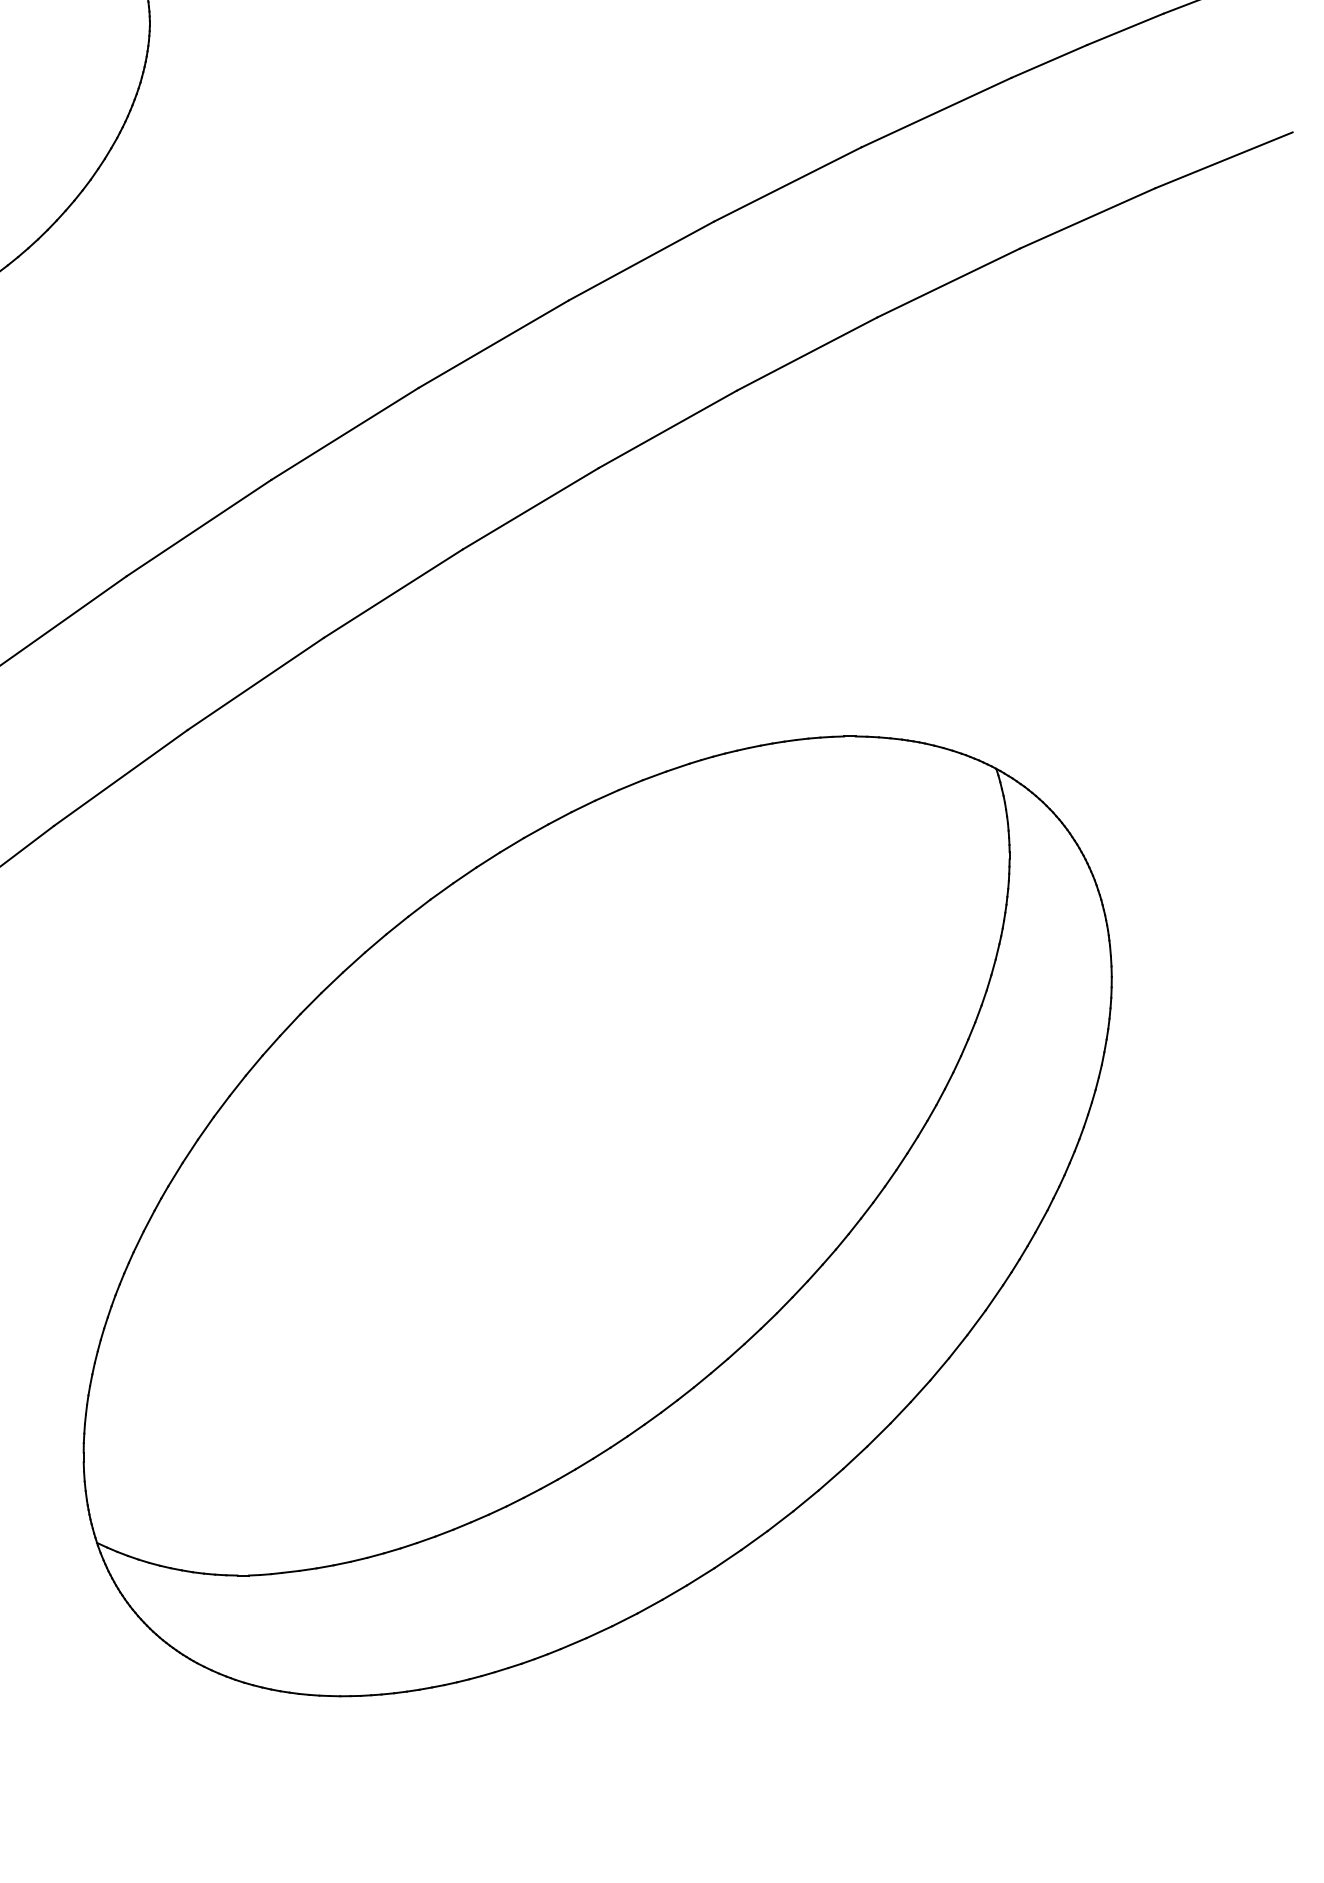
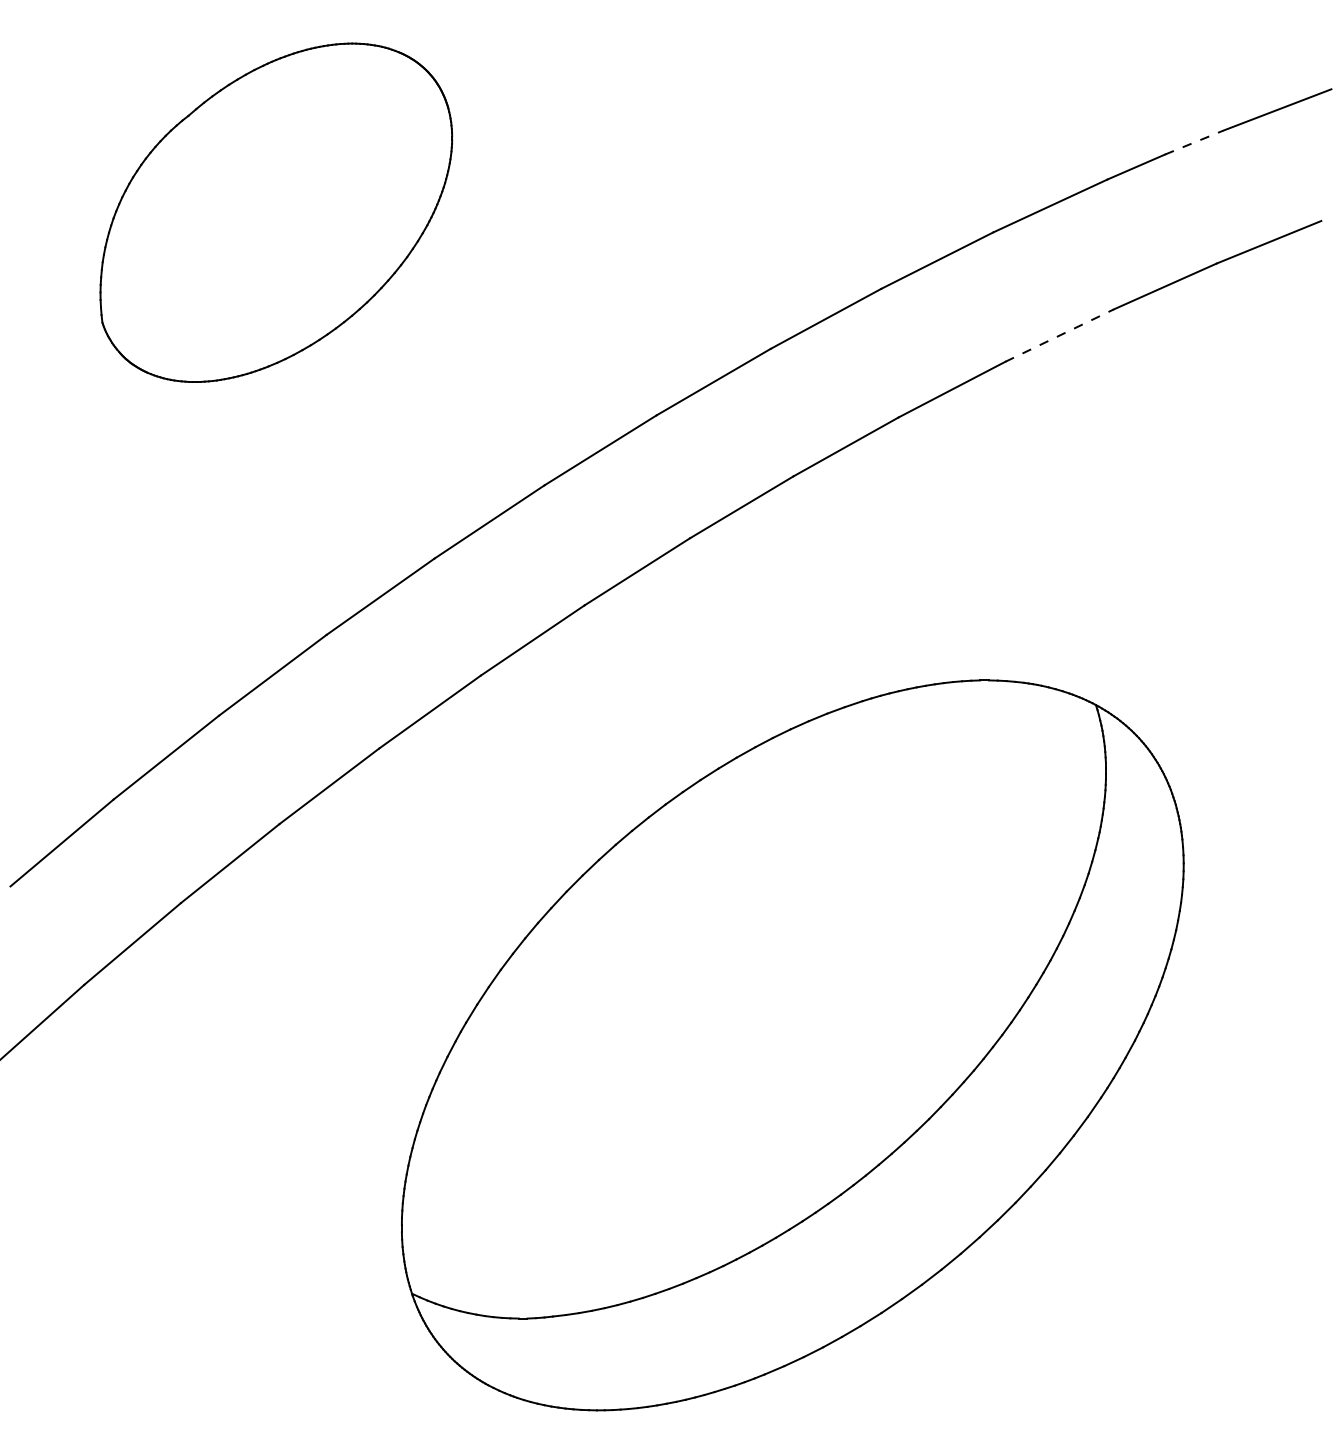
line: (1125, 29) -> (1194, 142), solid -> dashed
line: (949, 282) -> (1060, 335), solid -> dashed

